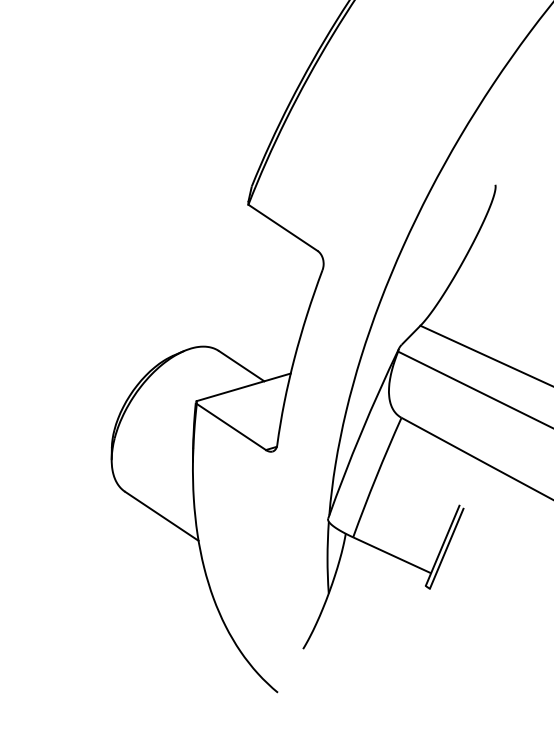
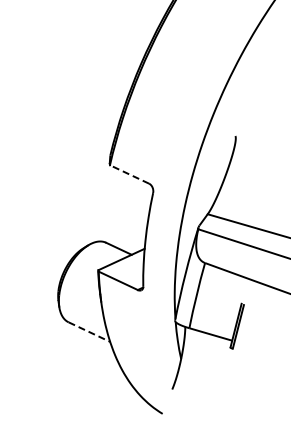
line: (282, 227) -> (129, 174), solid -> dashed
line: (161, 517) -> (89, 332), solid -> dashed

